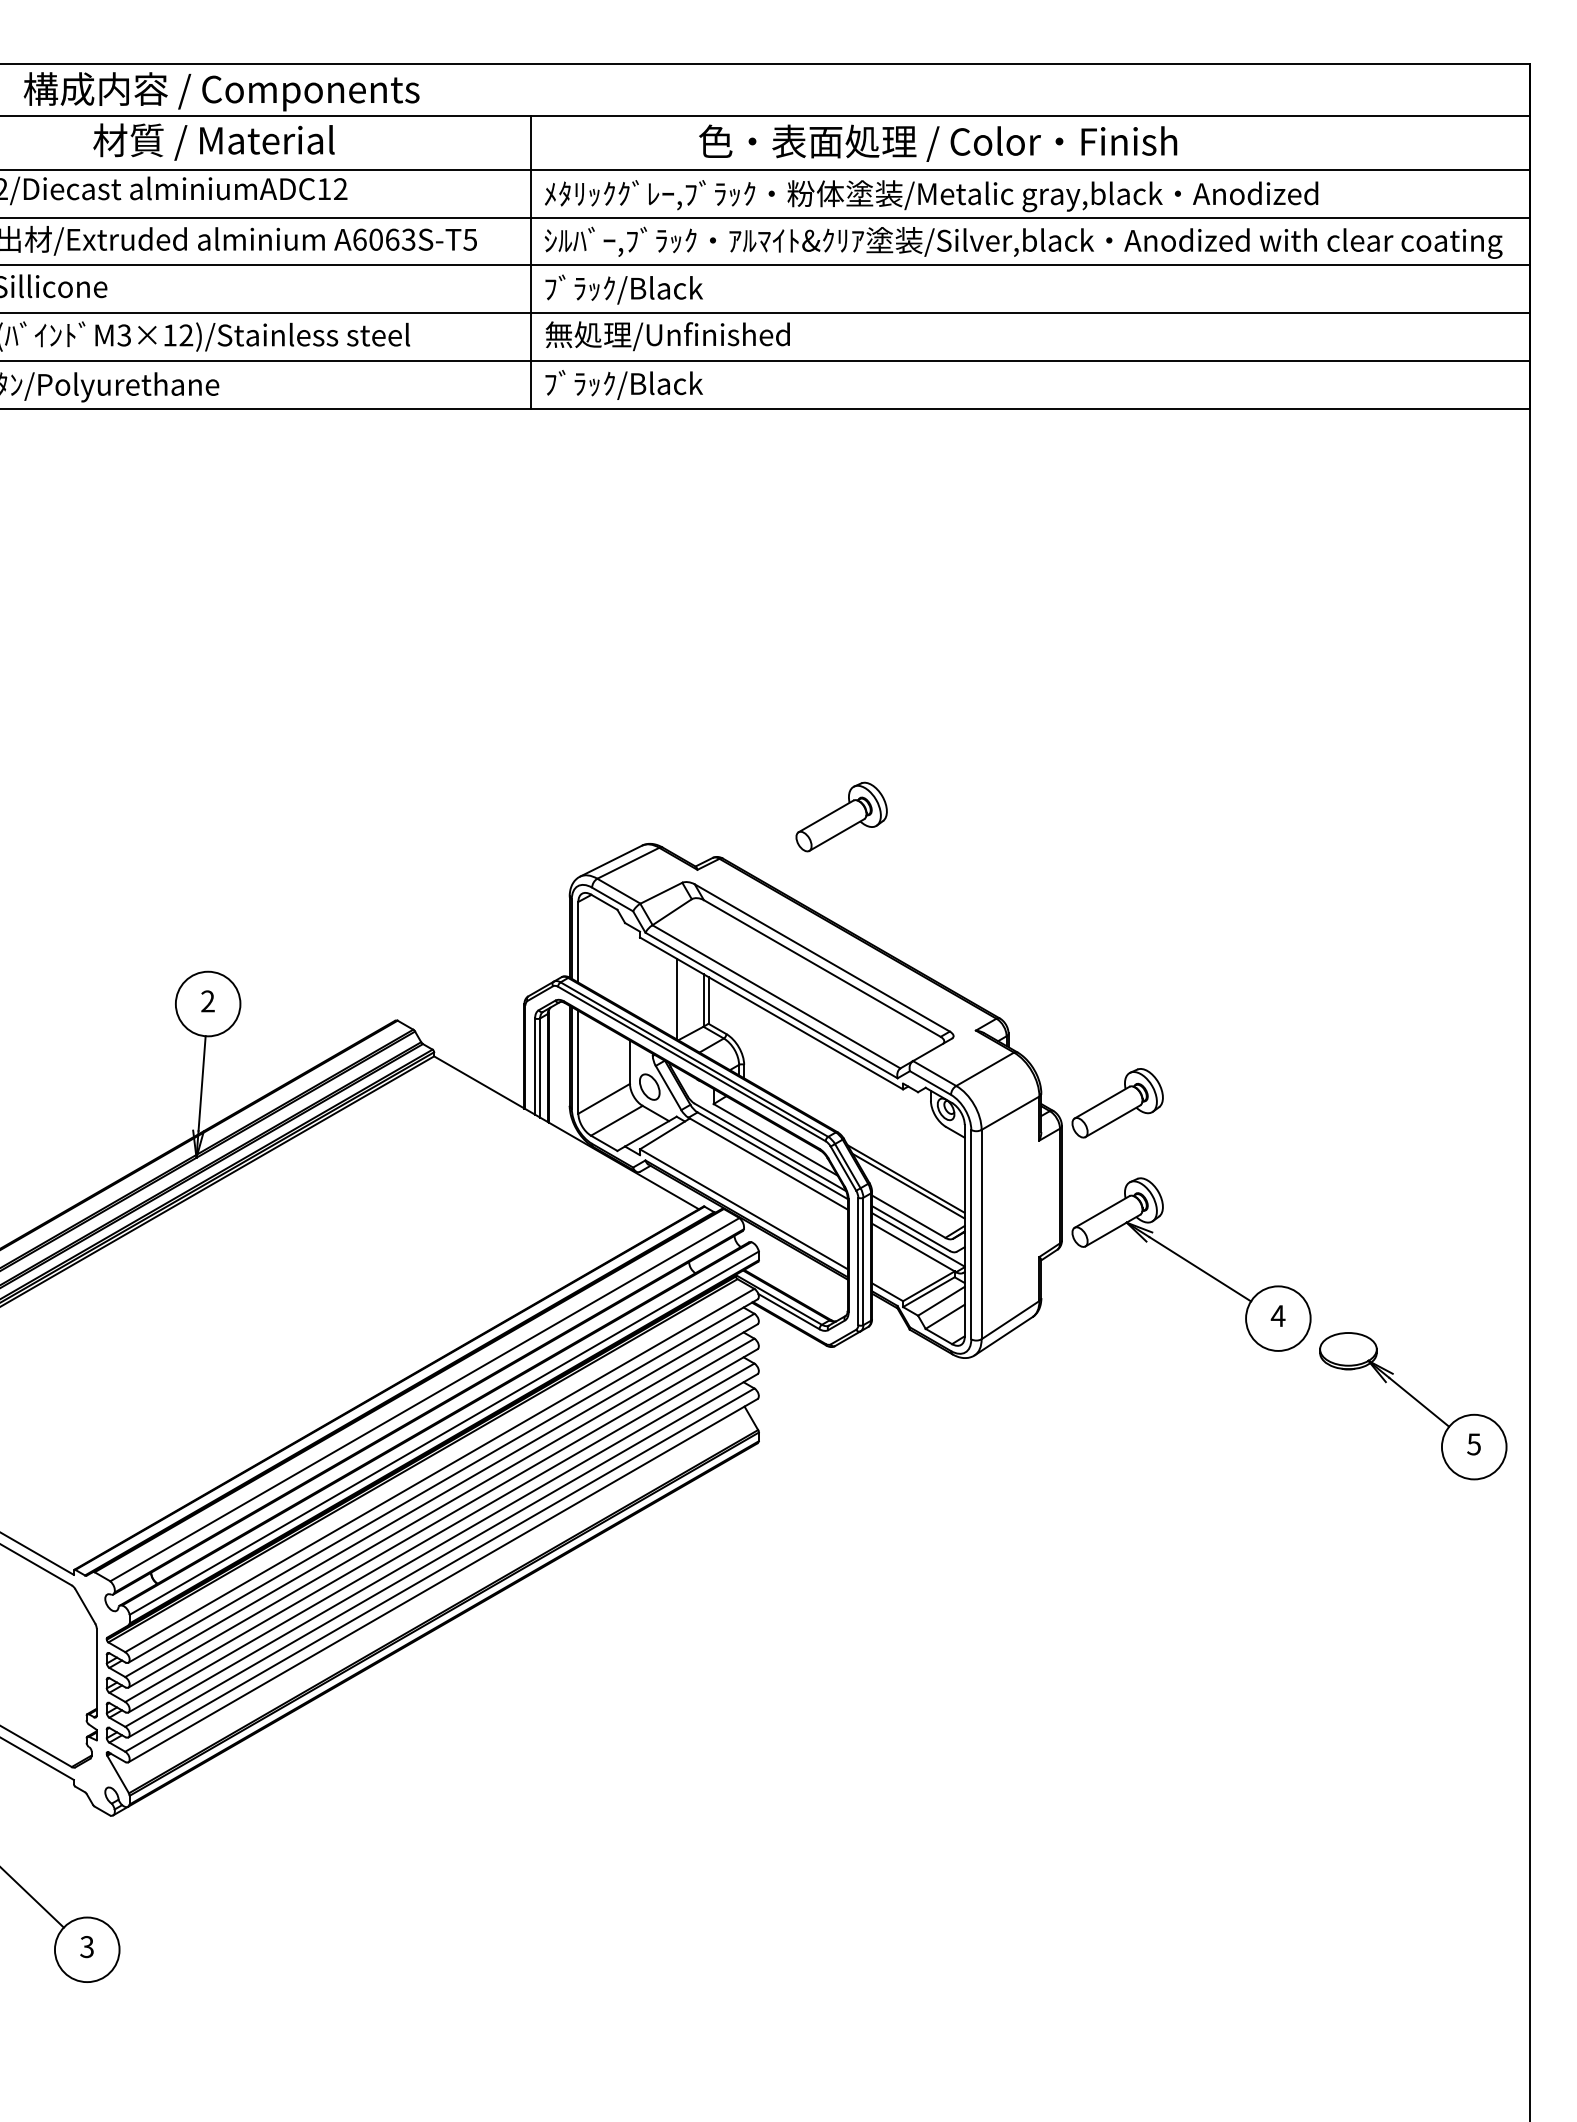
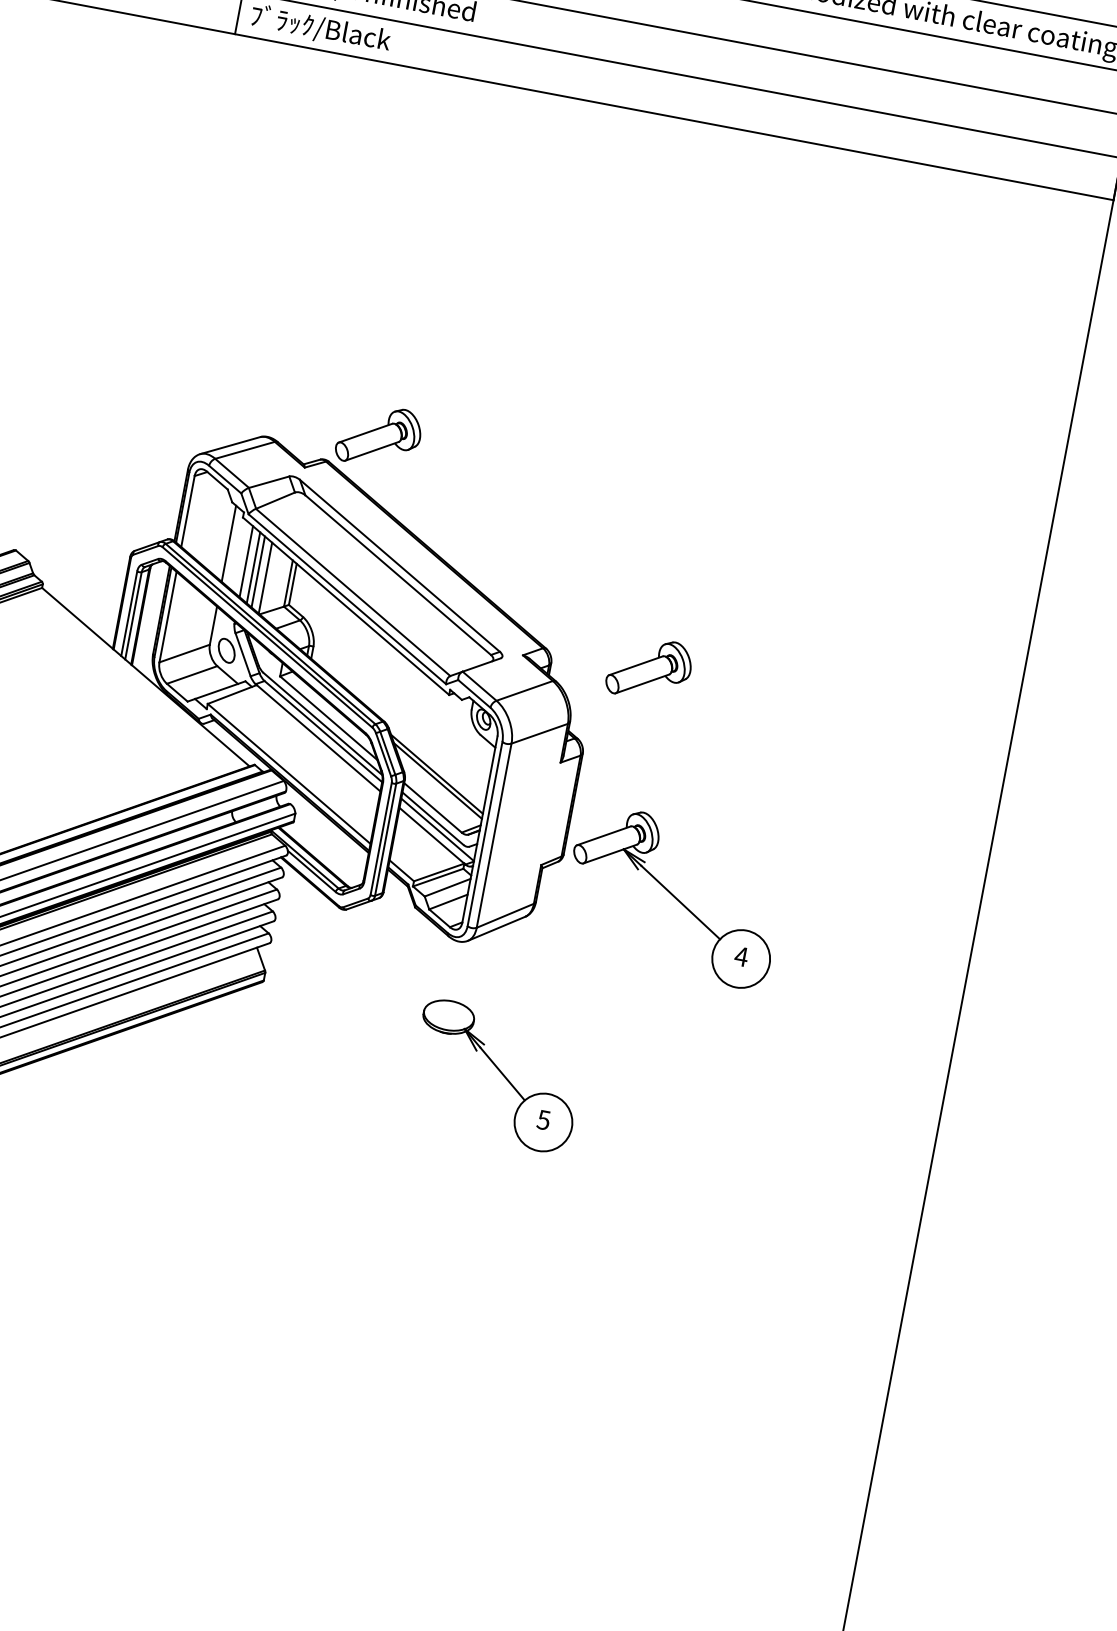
part: (841, 816) -> (379, 435), moved
line: (630, 968) -> (229, 543), added
line: (652, 984) -> (246, 561), added
line: (661, 990) -> (253, 567), added
line: (668, 993) -> (258, 571), added
part: (1117, 1103) -> (649, 669), moved
part: (1413, 1406) -> (496, 1076), moved

